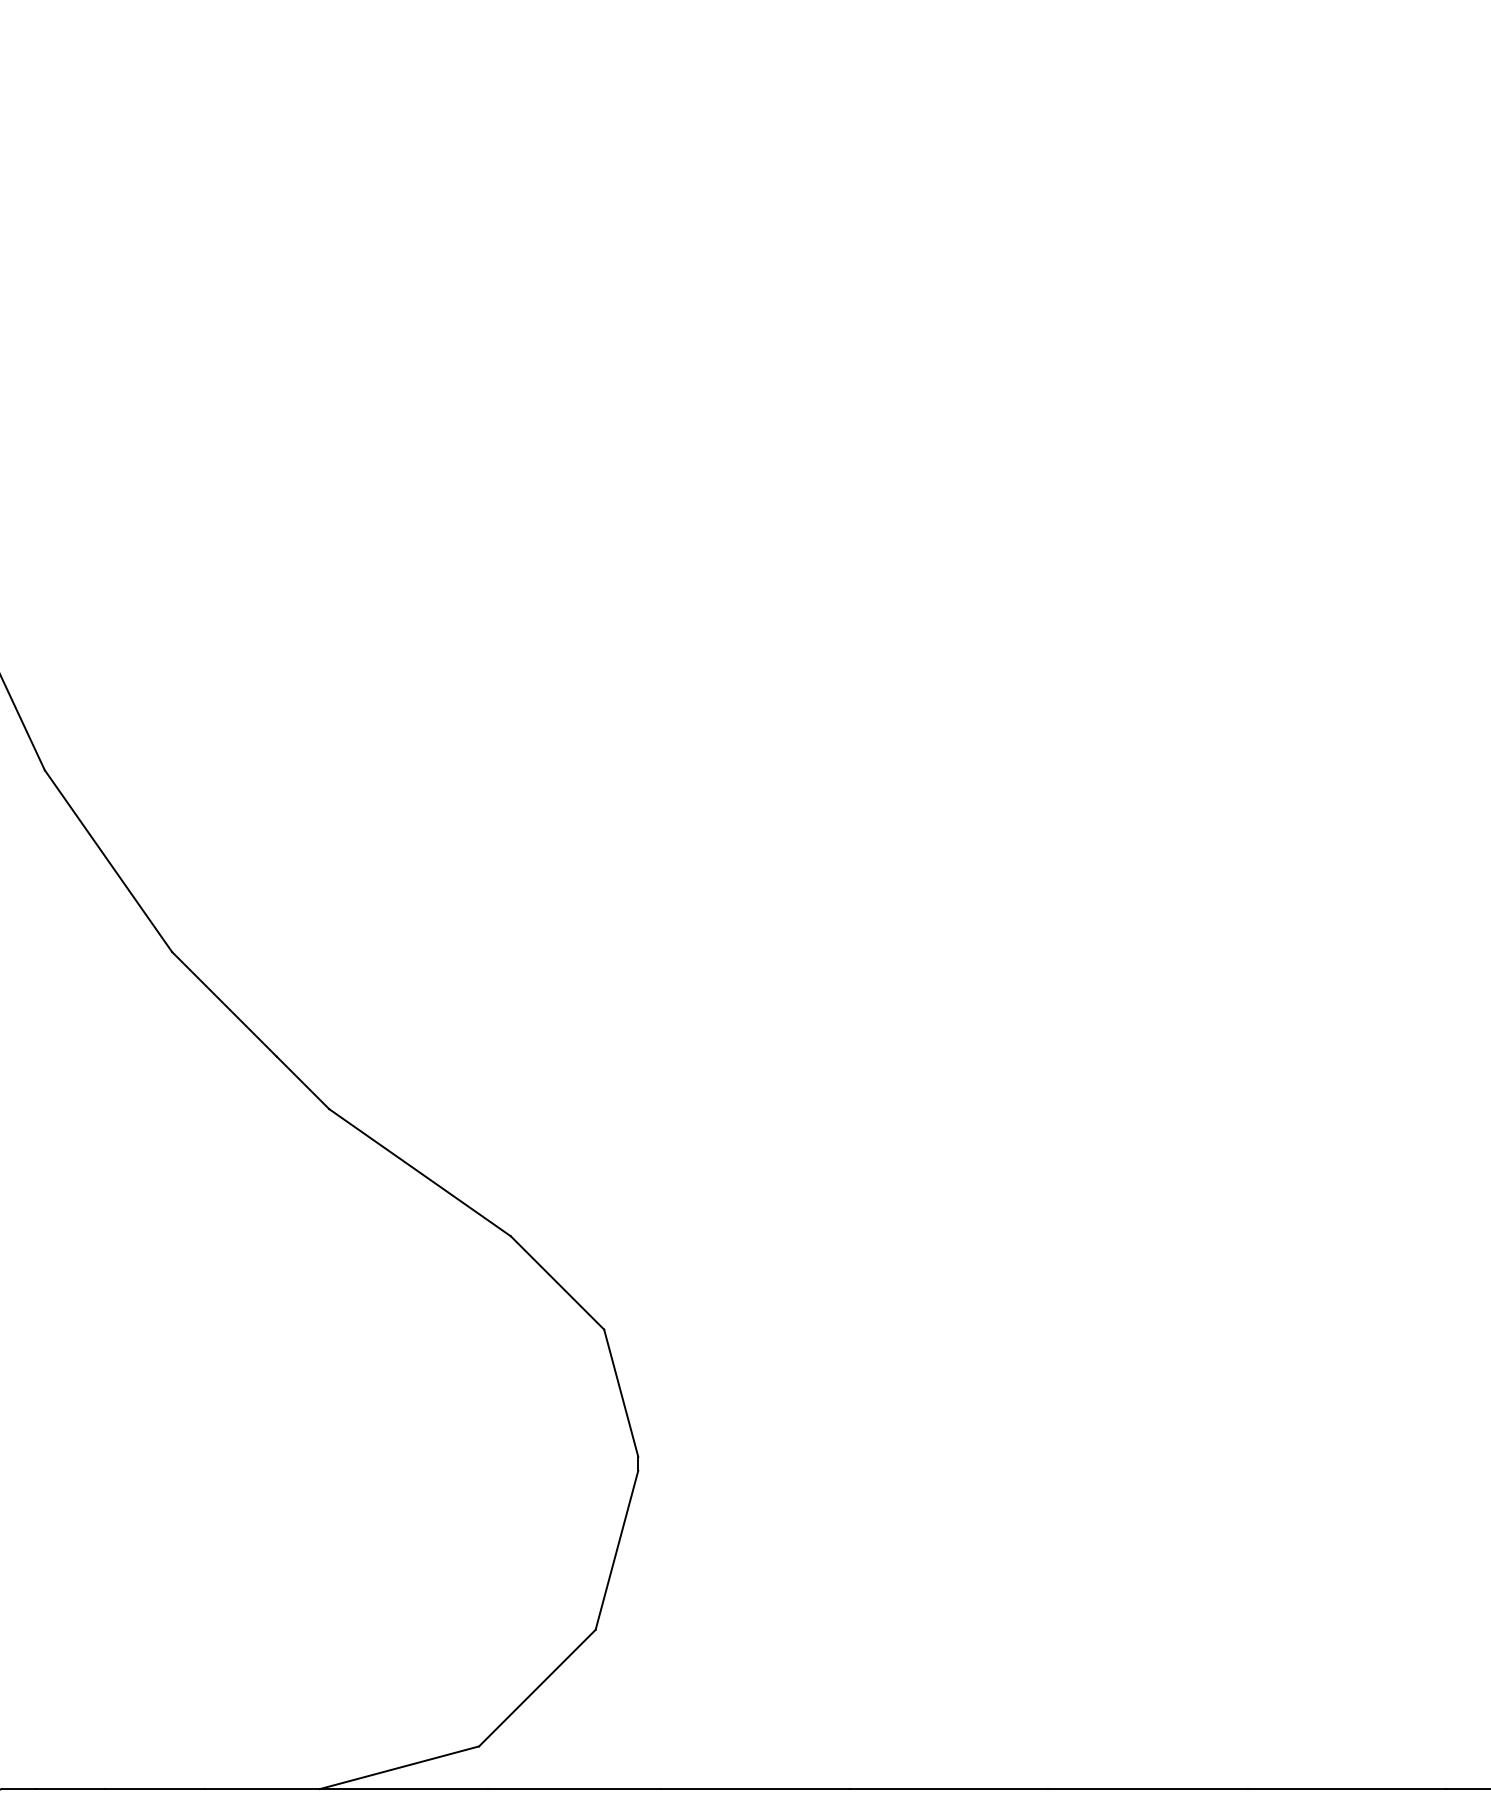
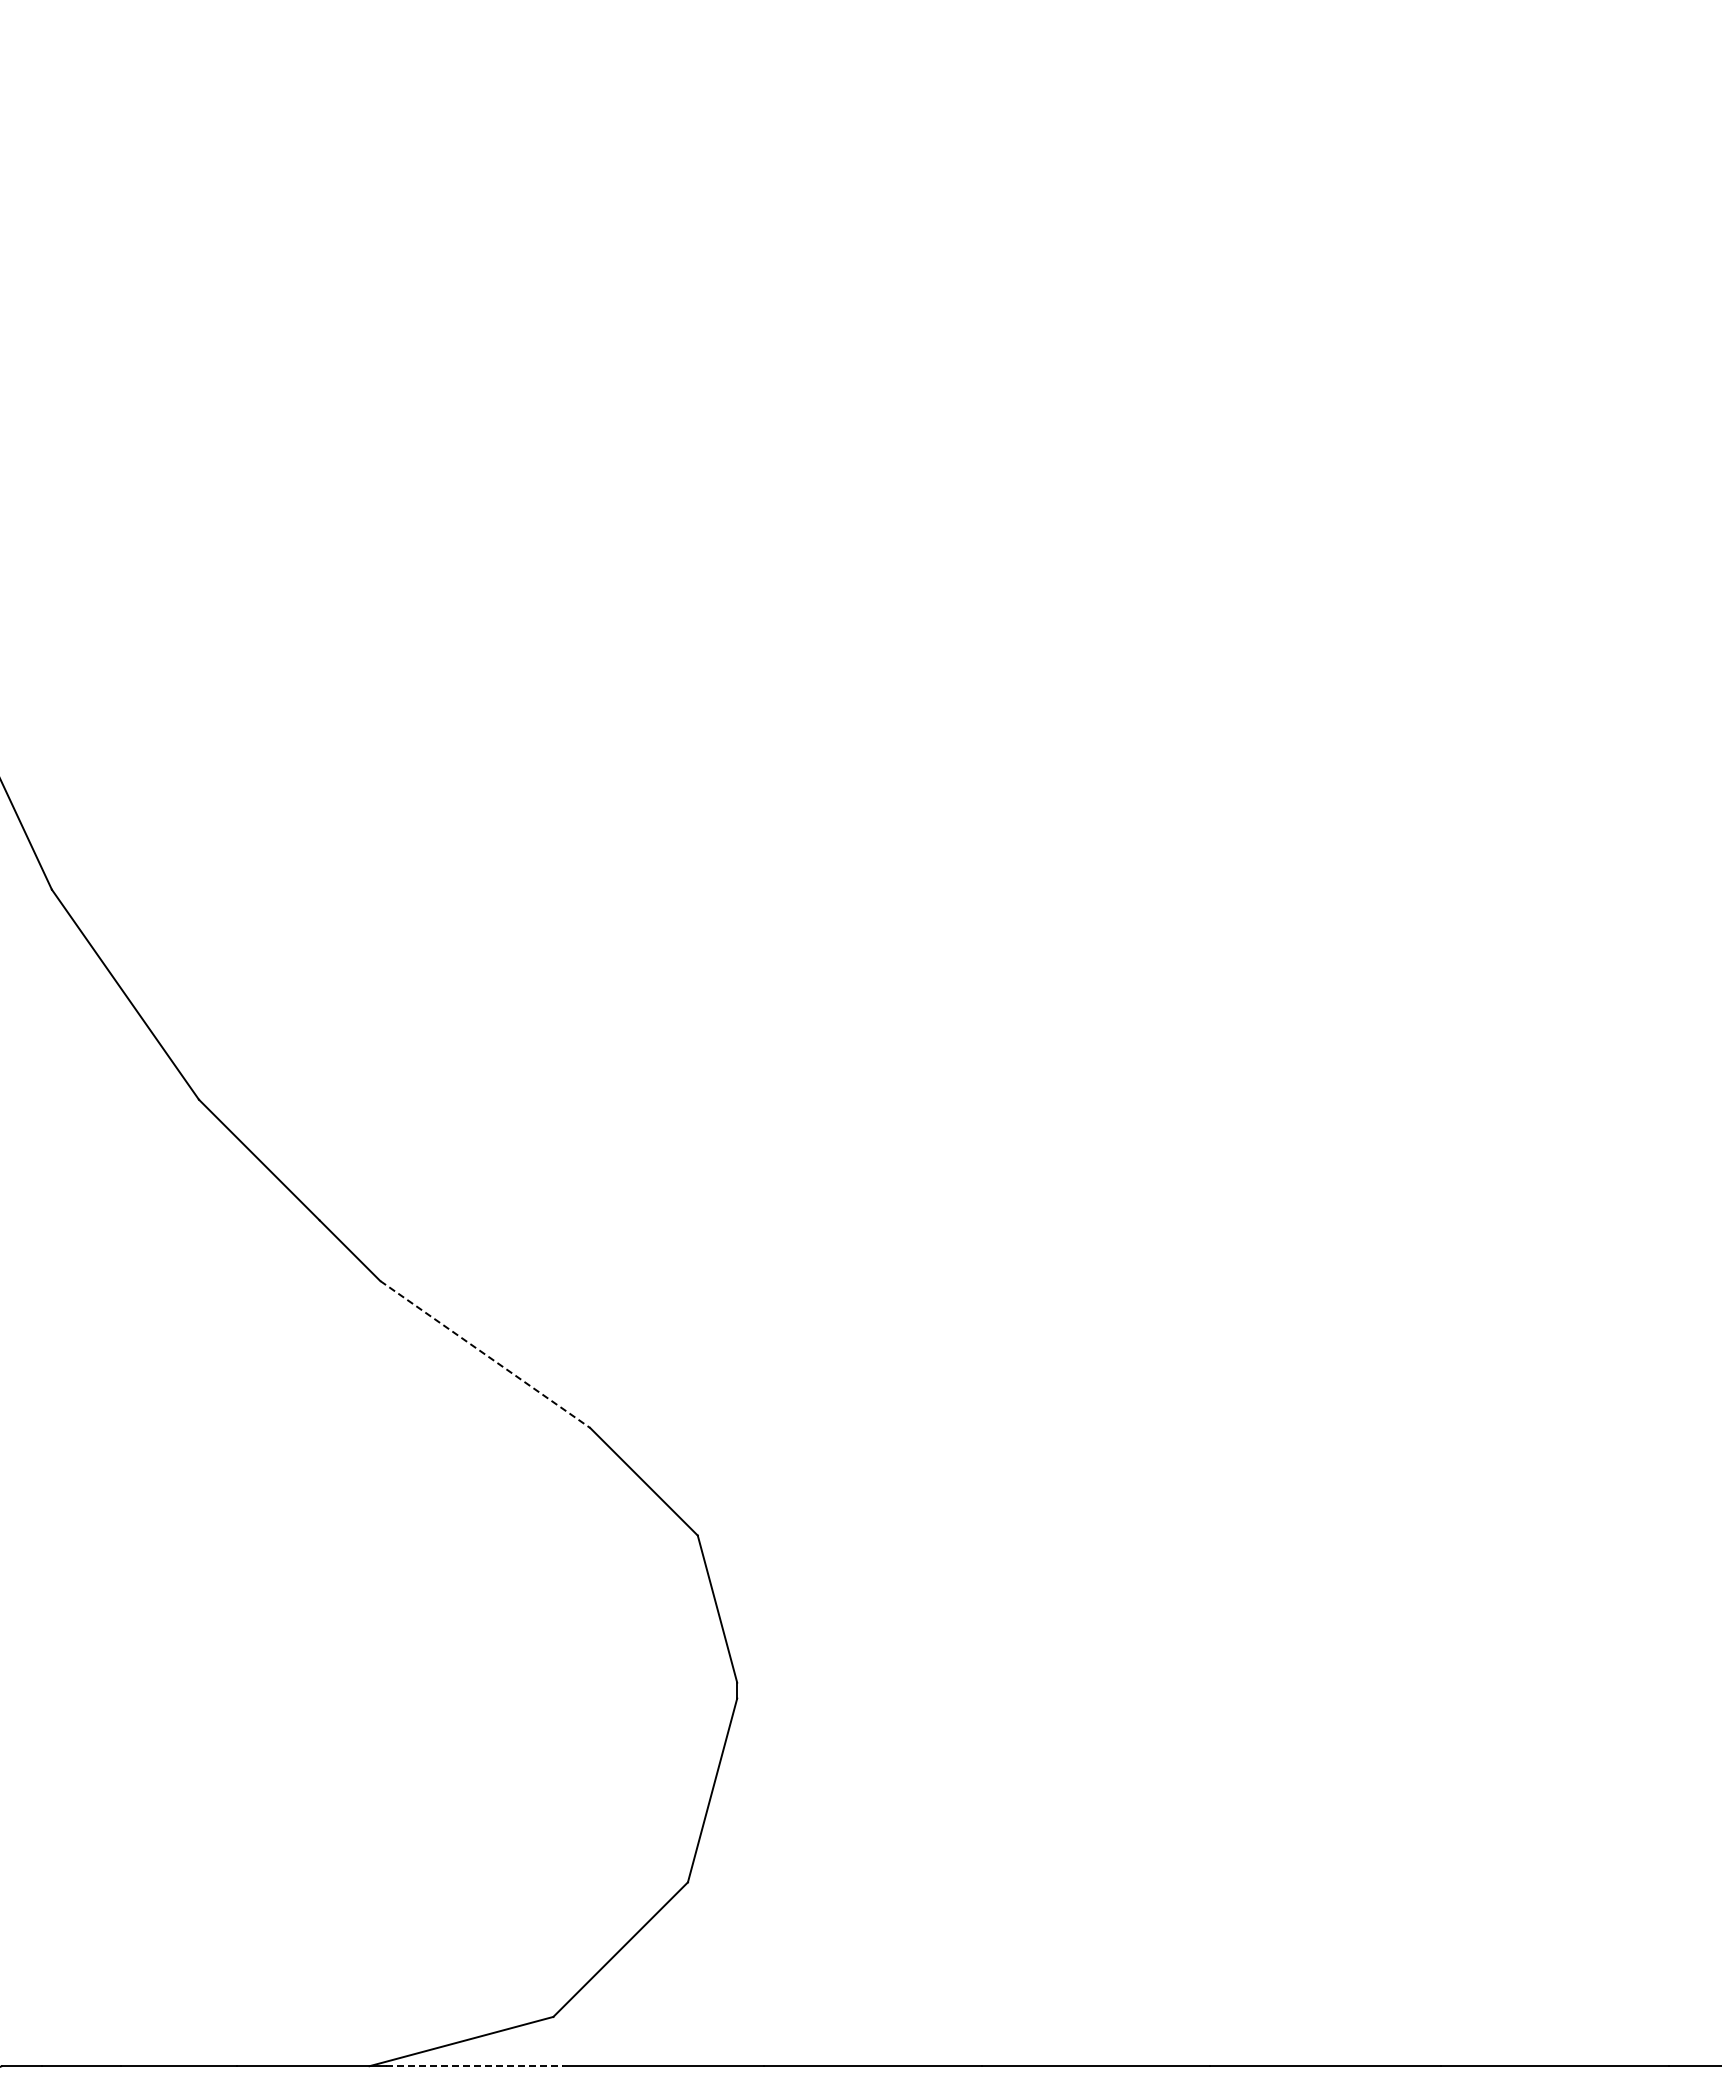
line: (420, 1172) -> (485, 1354), solid -> dashed
line: (410, 1789) -> (474, 2066), solid -> dashed

